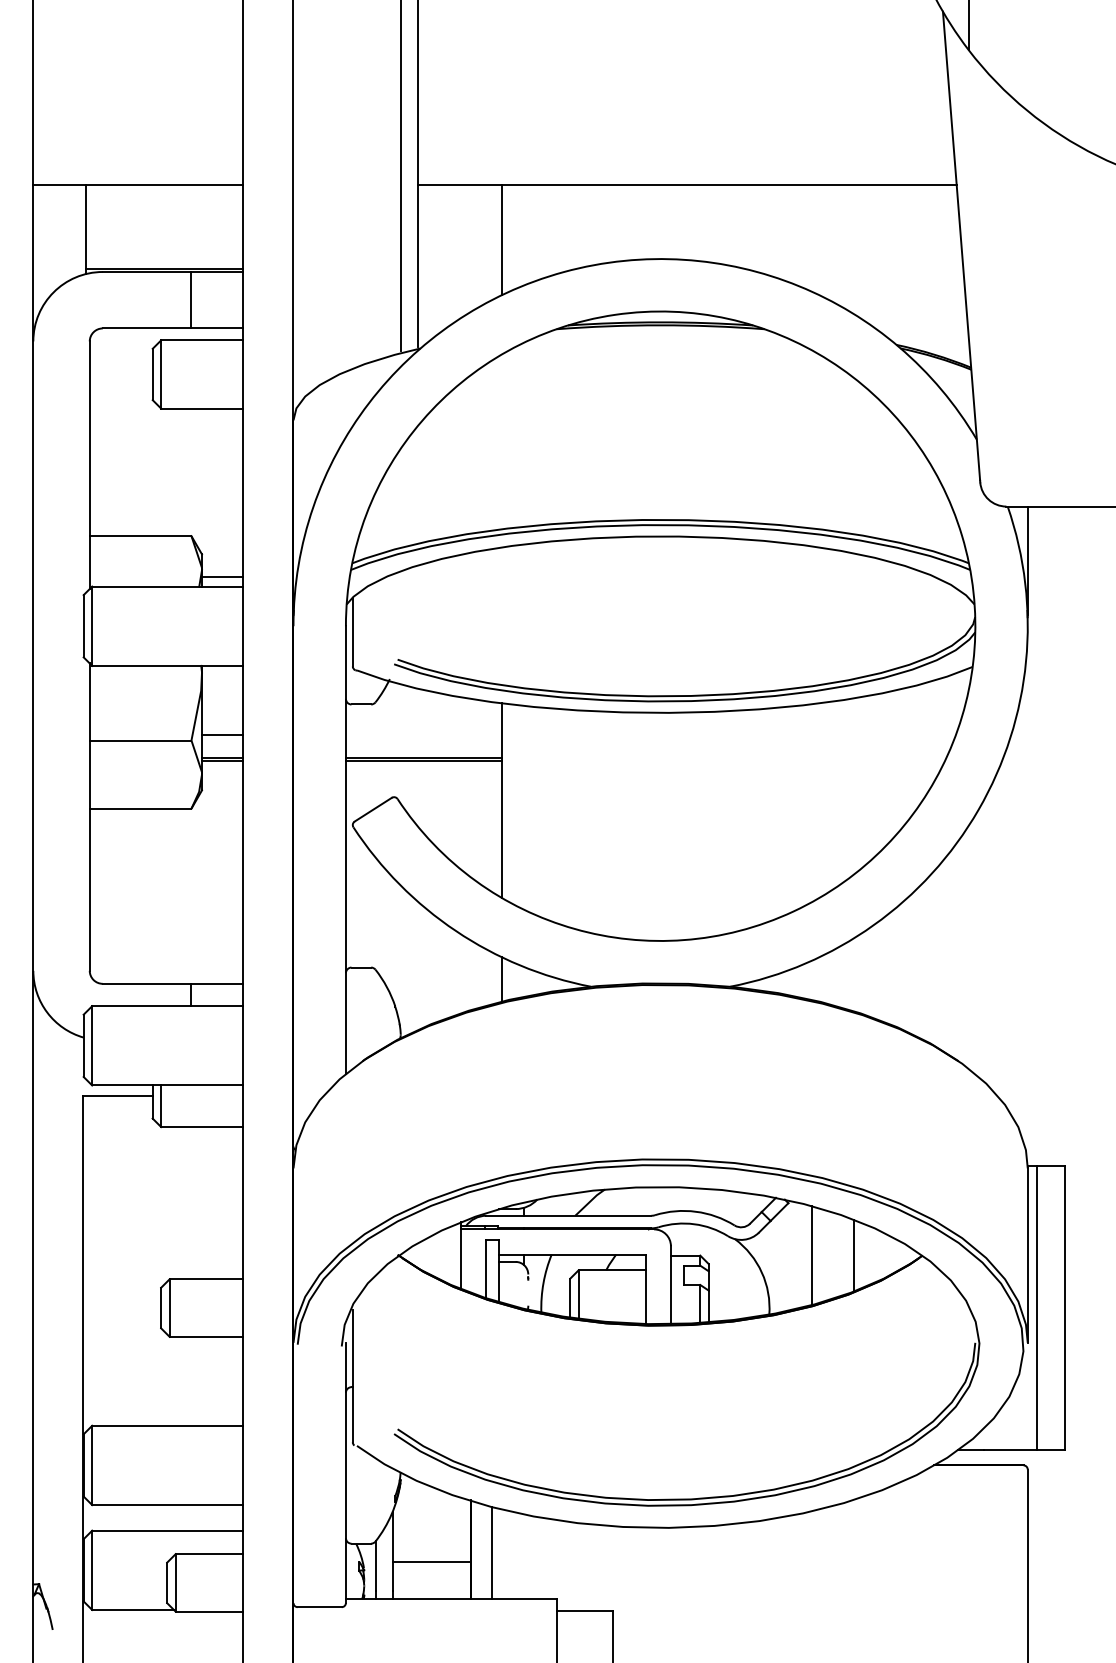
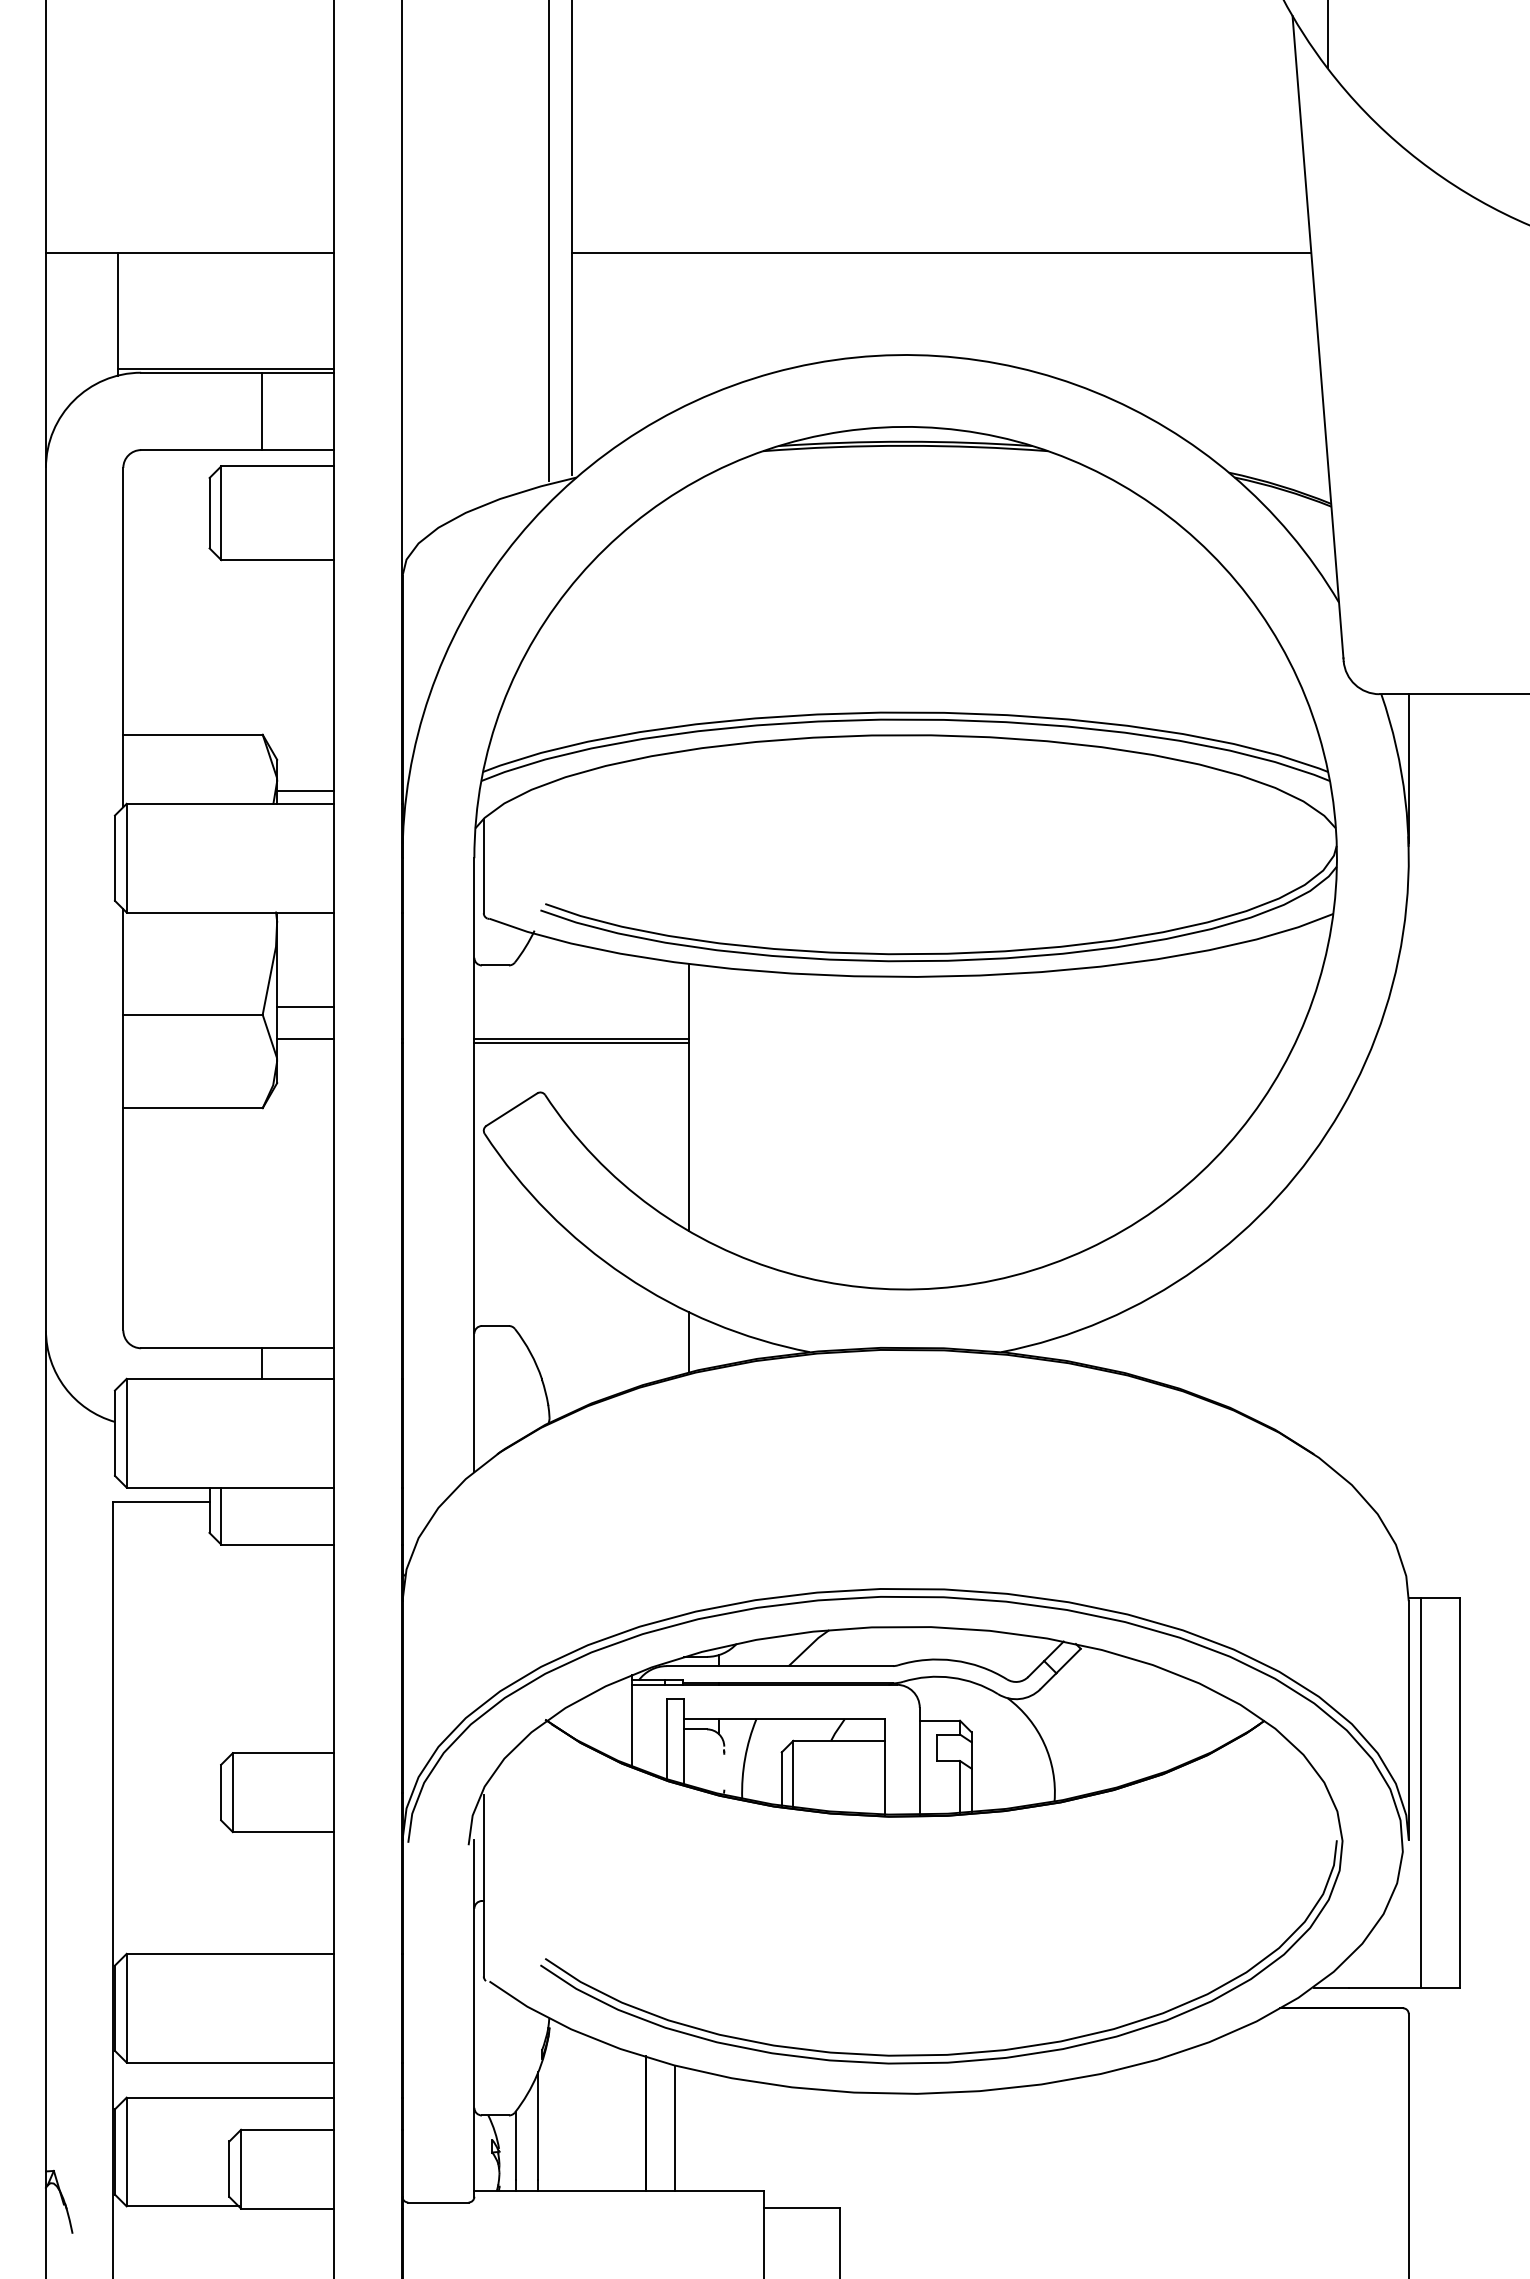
line: (502, 239) -> (688, 328), removed
line: (222, 760) -> (305, 1042), removed
line: (811, 1255) -> (1112, 1720), removed
line: (853, 1255) -> (1170, 1720), removed
line: (432, 1561) -> (592, 2140), removed

